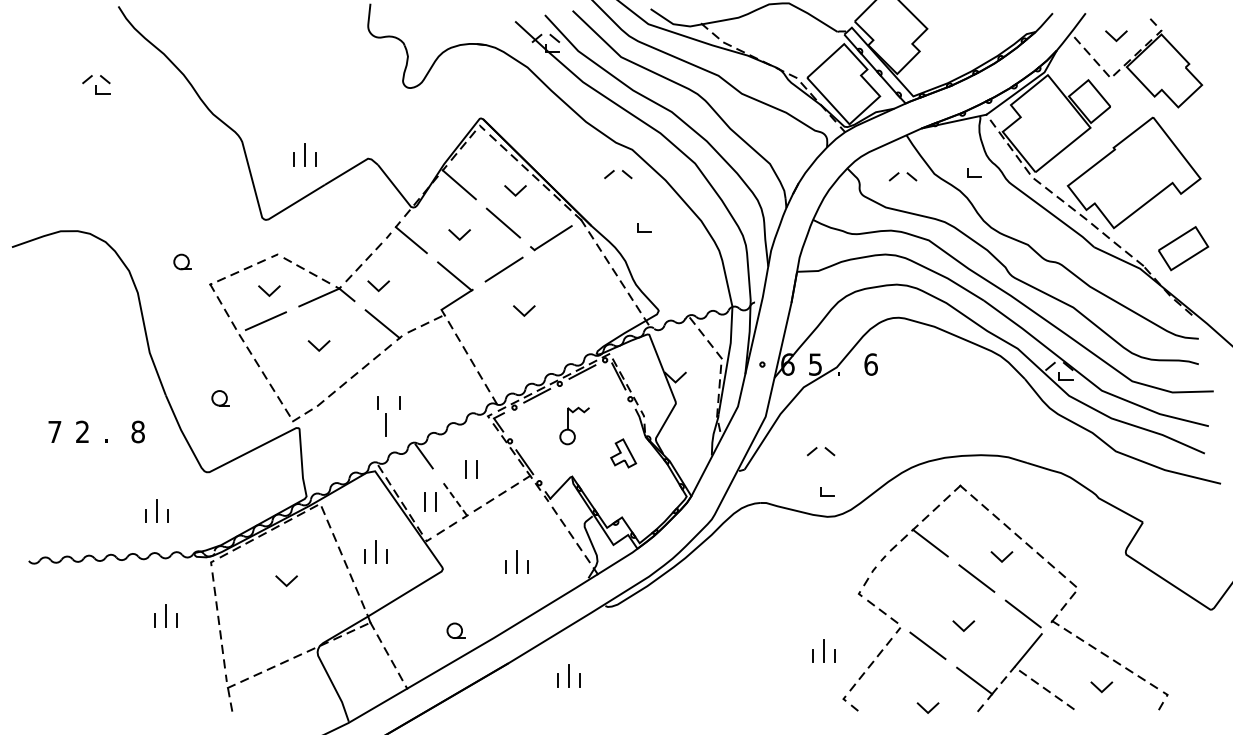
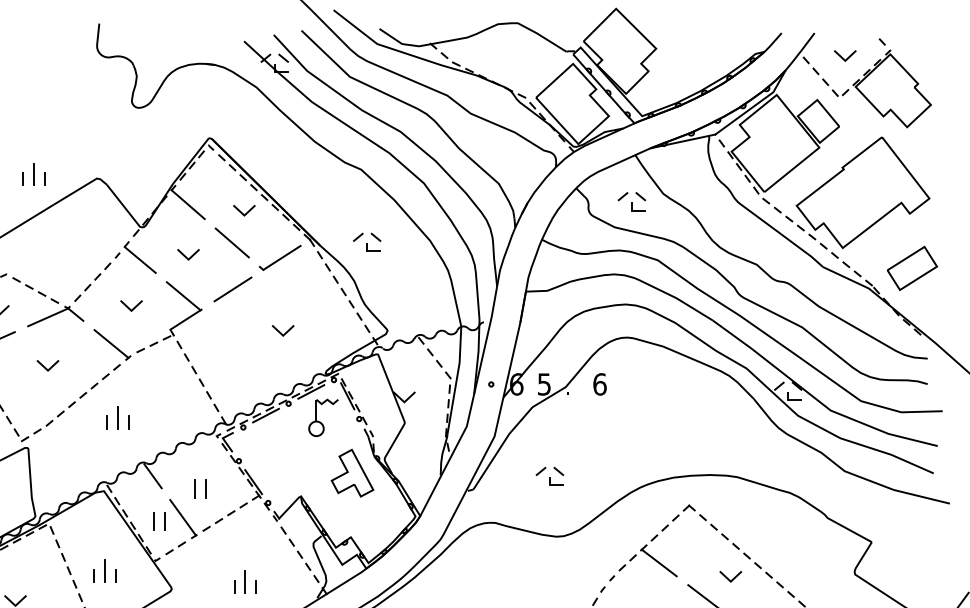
part: (974, 172) -> (638, 206), moved
part: (618, 174) -> (367, 237), moved
line: (376, 287) -> (129, 307), moved
line: (522, 312) -> (281, 332), moved
line: (385, 424) -> (117, 417), moved
part: (574, 425) -> (323, 417), moved
part: (623, 453) -> (352, 473), size x1.67
part: (827, 491) -> (556, 481), moved
line: (454, 497) -> (183, 517), dashed -> solid

